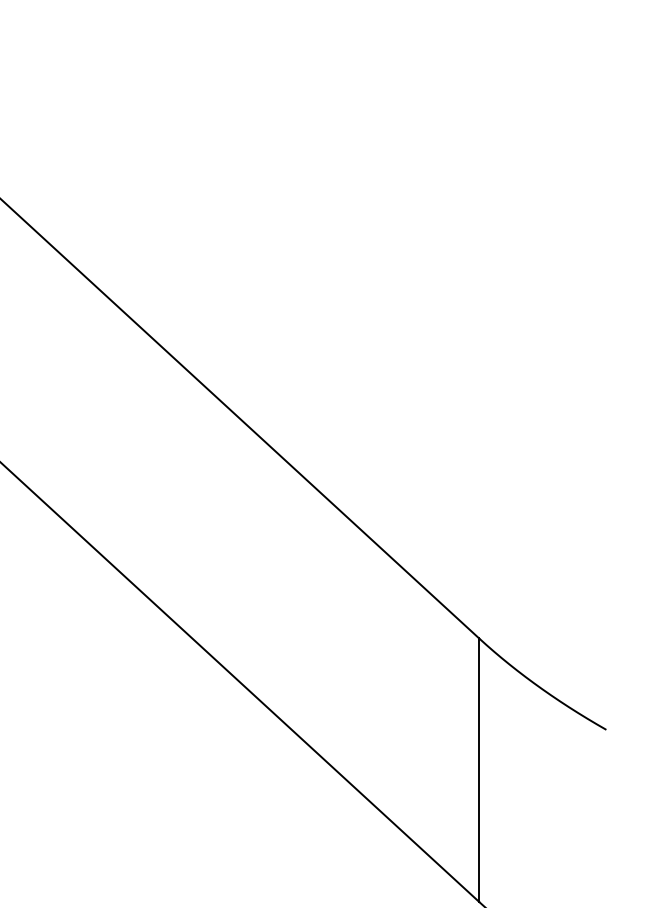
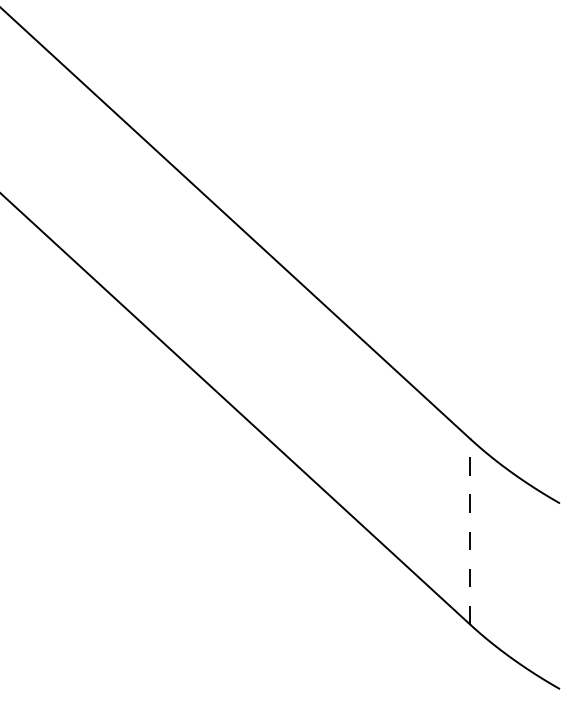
line: (479, 769) -> (470, 531), solid -> dashed

